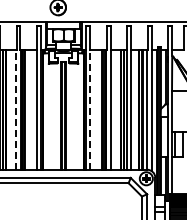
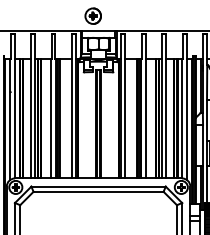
line: (16, 109) -> (51, 118), dashed -> solid
line: (90, 109) -> (125, 118), dashed -> solid

